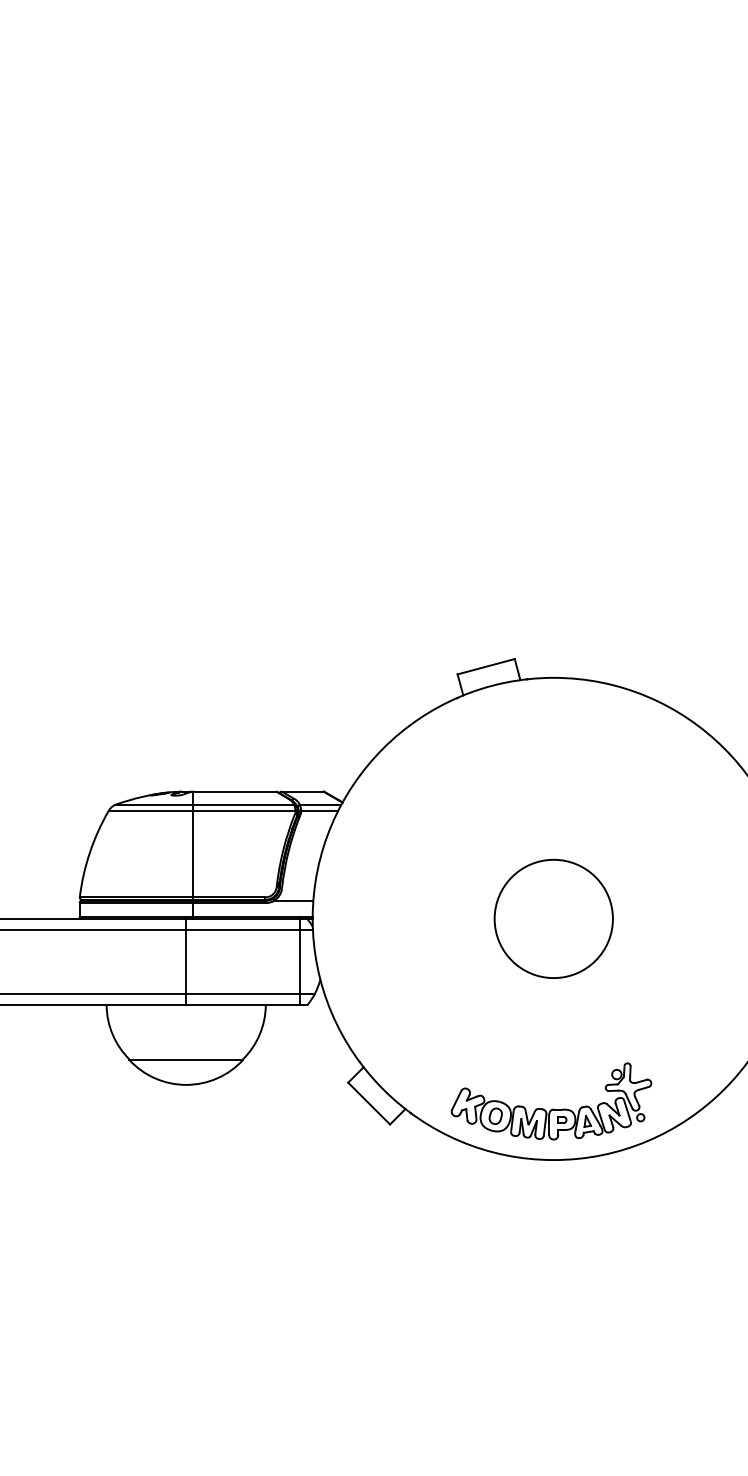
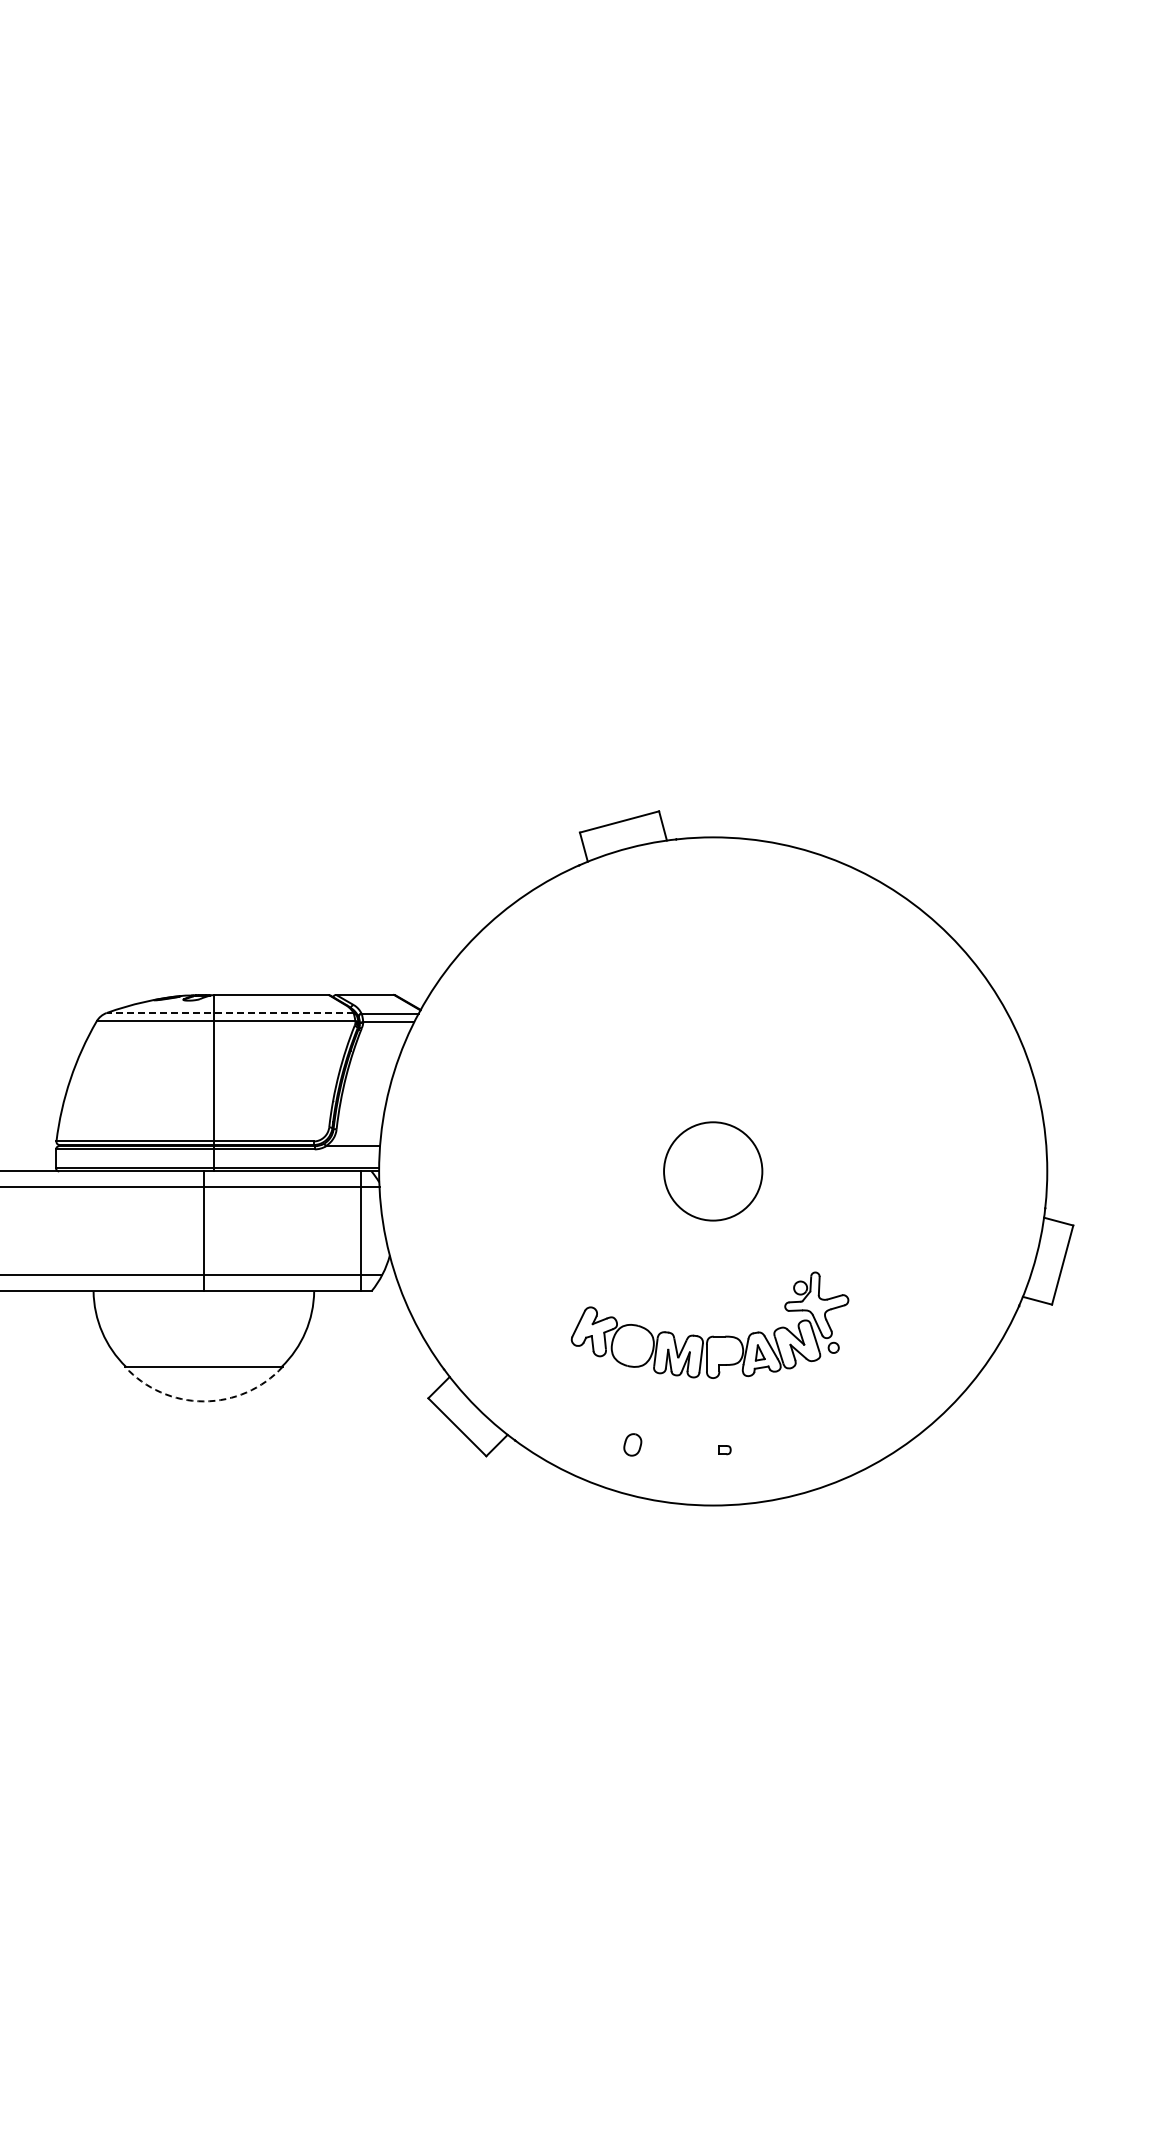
line: (204, 804) -> (229, 1013), solid -> dashed
circle: (554, 918) -> (713, 1171), size x0.6
arc: (185, 1084) -> (203, 1401), solid -> dashed
part: (553, 1108) -> (712, 1335), moved

